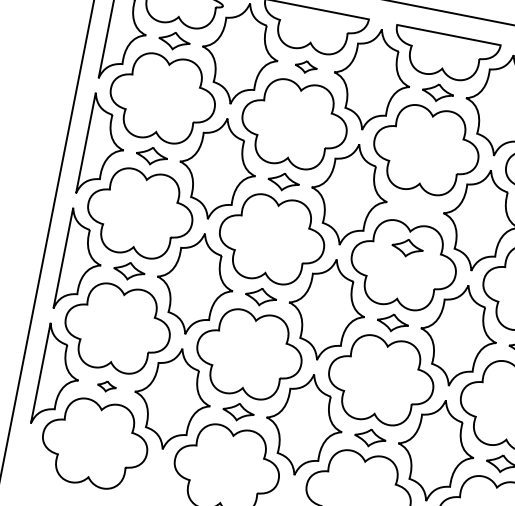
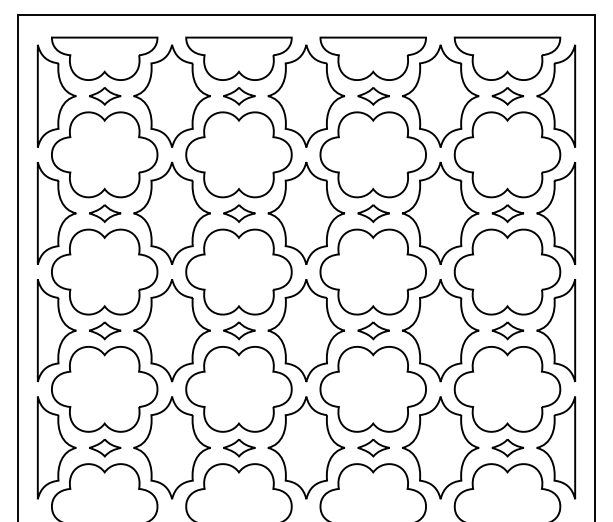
part: (306, 67) -> (239, 96), size x1.43
part: (407, 247) -> (373, 213), moved
part: (107, 386) -> (105, 448), size x1.67

